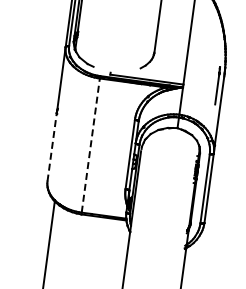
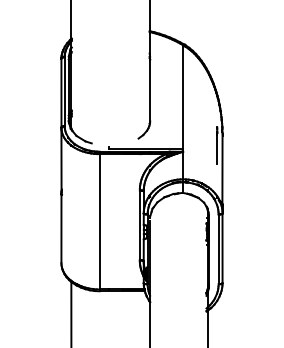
line: (90, 145) -> (99, 221), dashed -> solid
line: (52, 147) -> (61, 228), dashed -> solid

